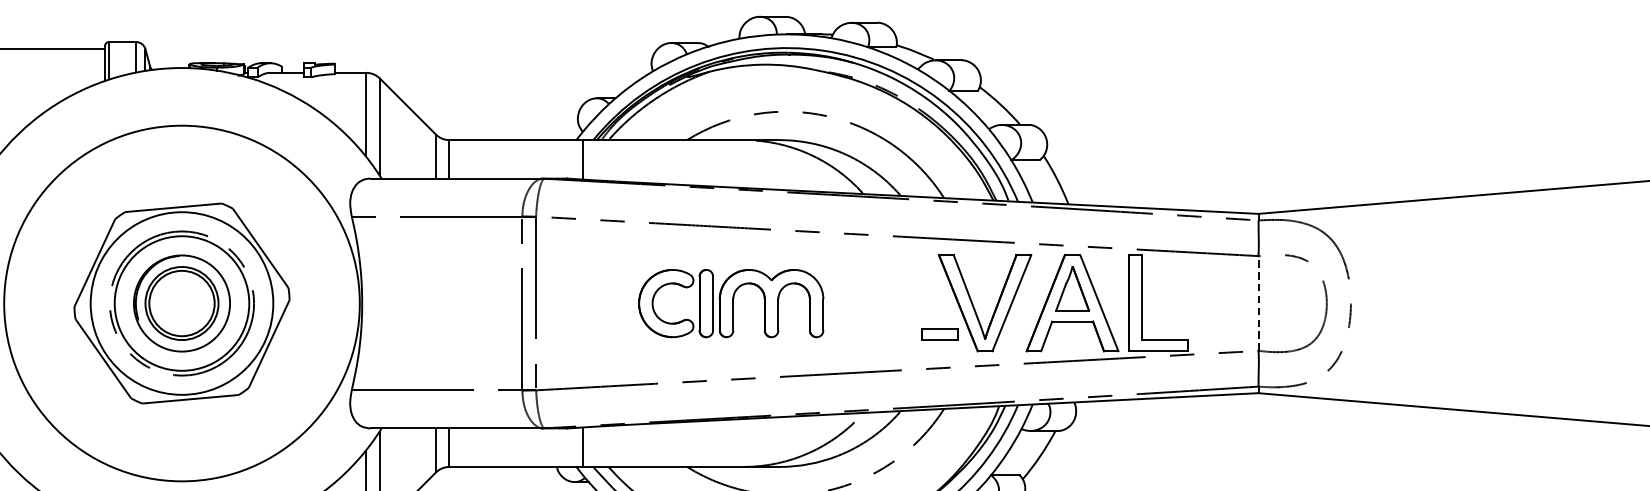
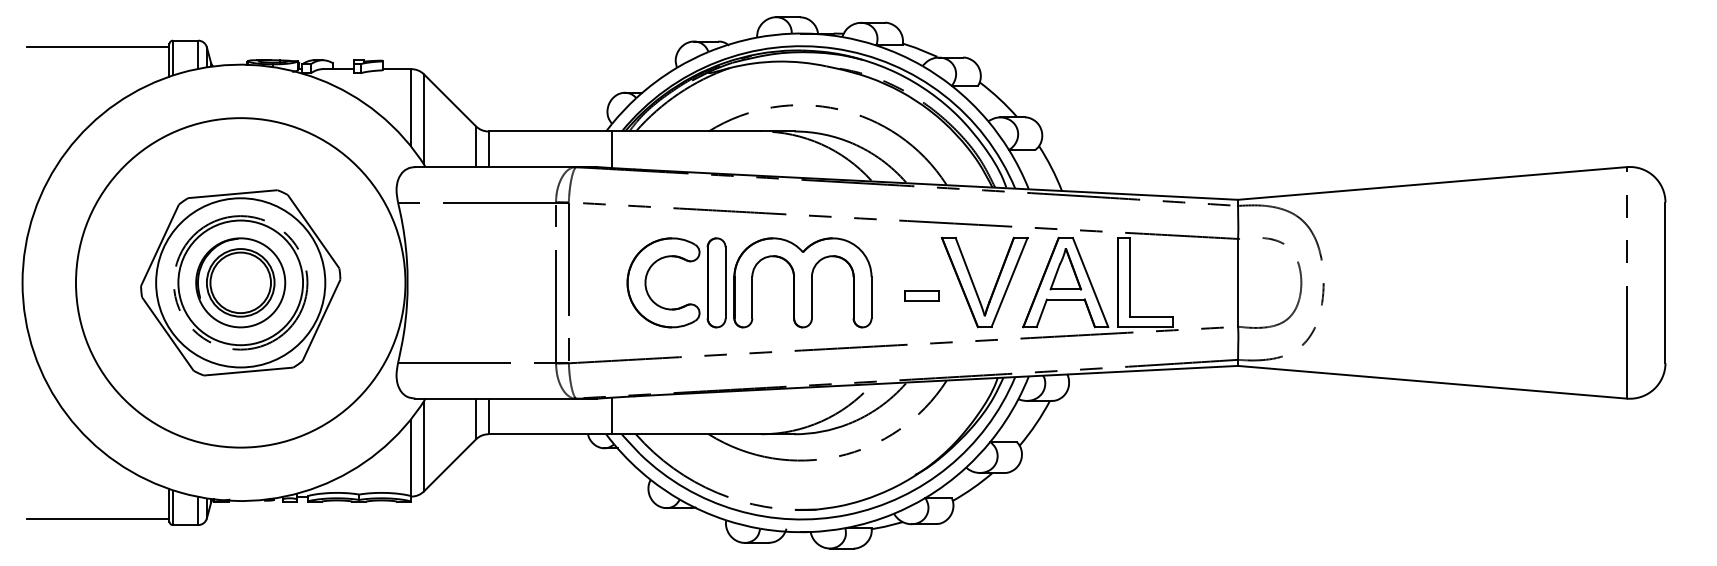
part: (731, 303) -> (749, 282), size x1.43
line: (1259, 303) -> (1238, 282), dashed -> solid
part: (939, 334) -> (921, 295), moved

